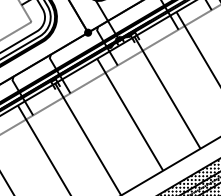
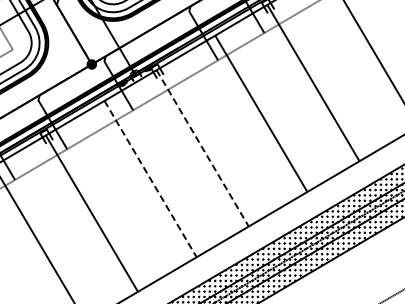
line: (167, 92) -> (202, 148), solid -> dashed
line: (130, 115) -> (150, 179), solid -> dashed

